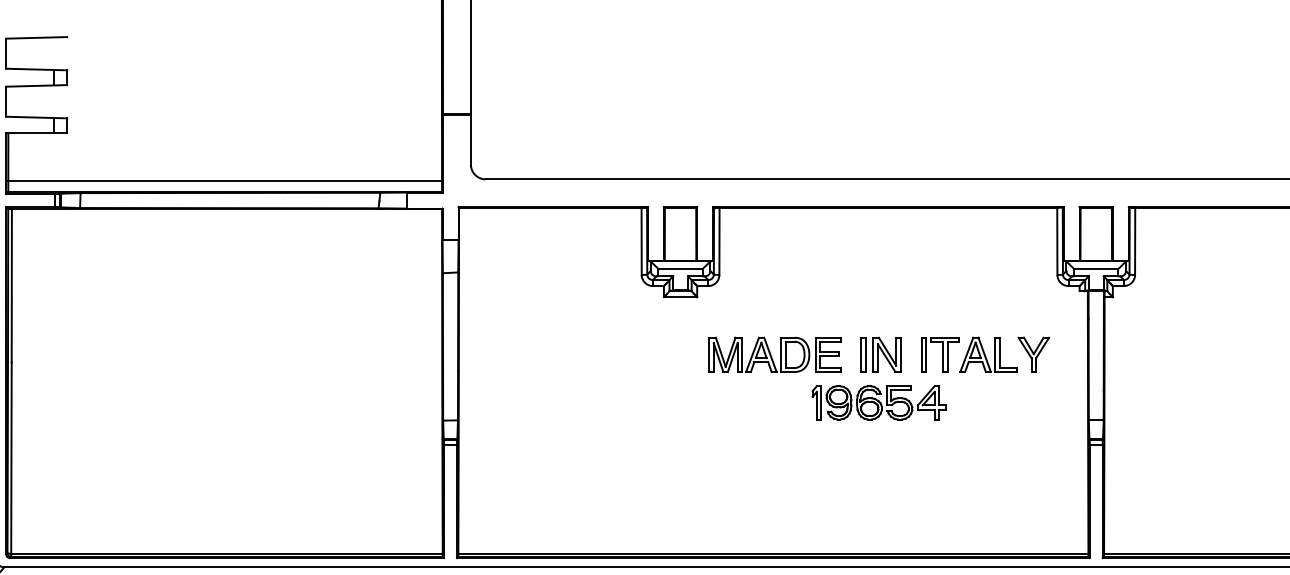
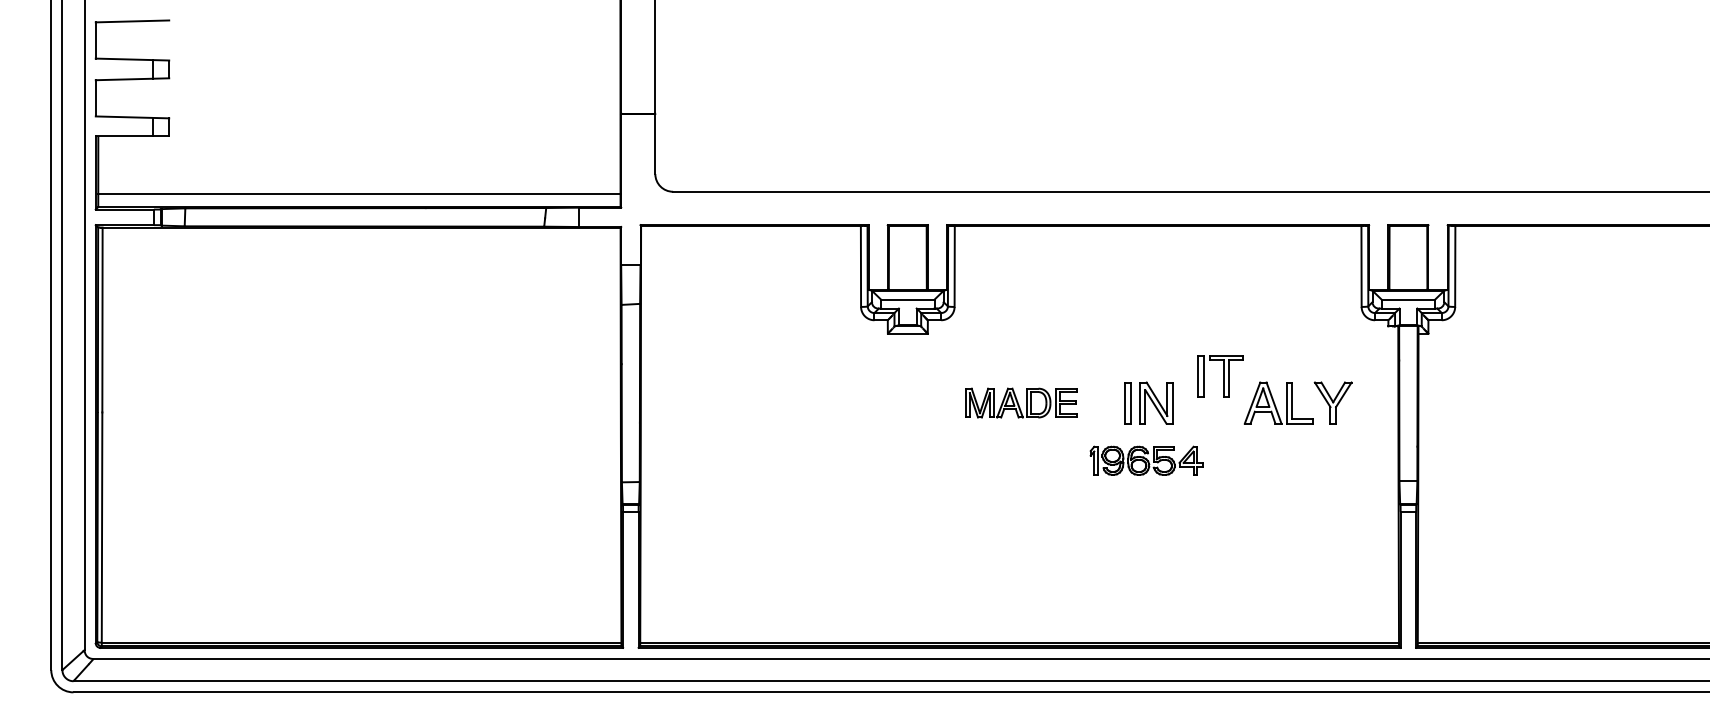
part: (774, 354) -> (1021, 402), size x0.7
part: (940, 355) -> (1220, 376), moved
part: (878, 402) -> (1146, 460), size x0.7

